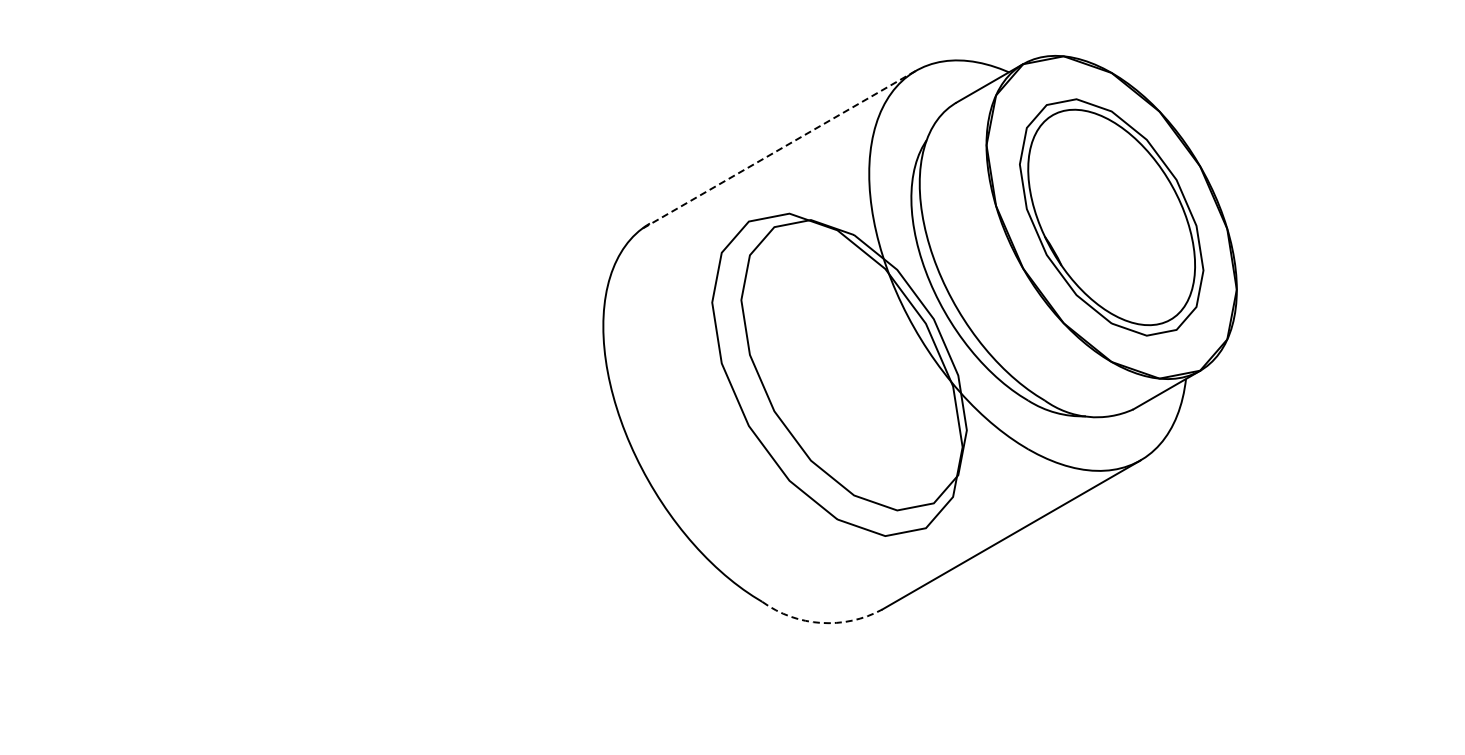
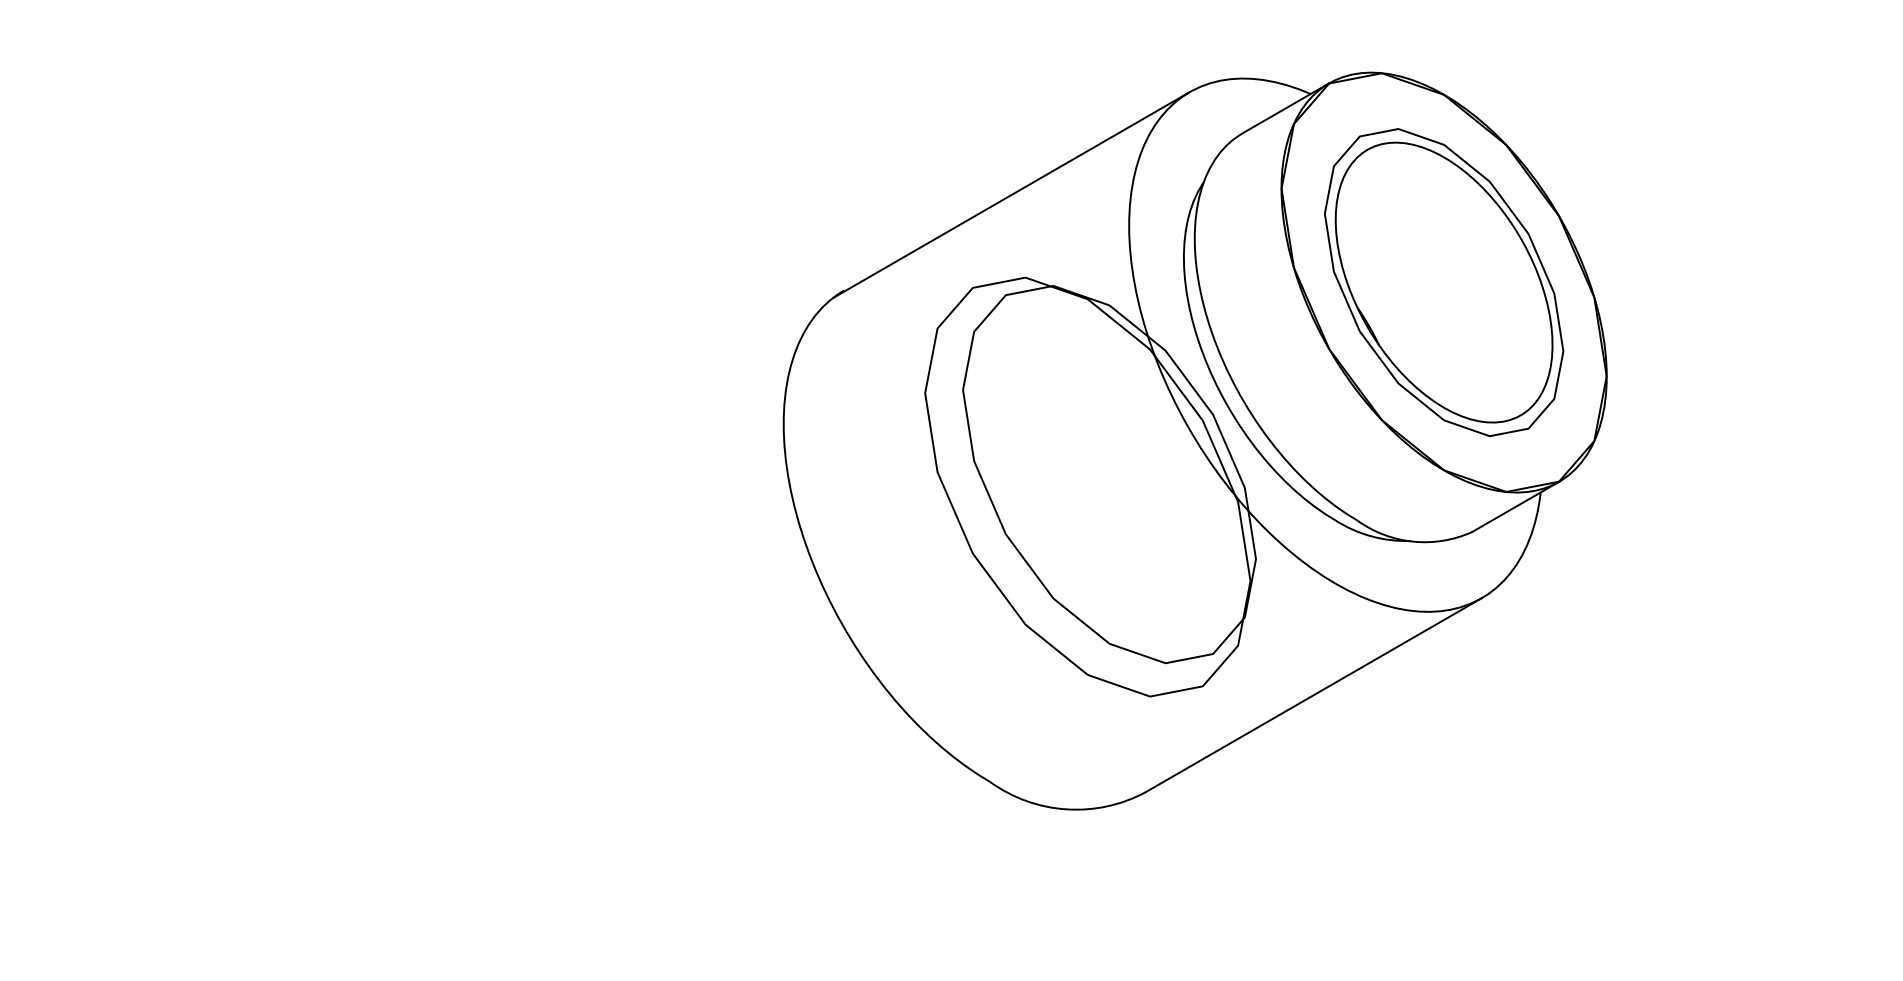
line: (778, 150) -> (1011, 195), dashed -> solid
arc: (821, 622) -> (1067, 808), dashed -> solid

